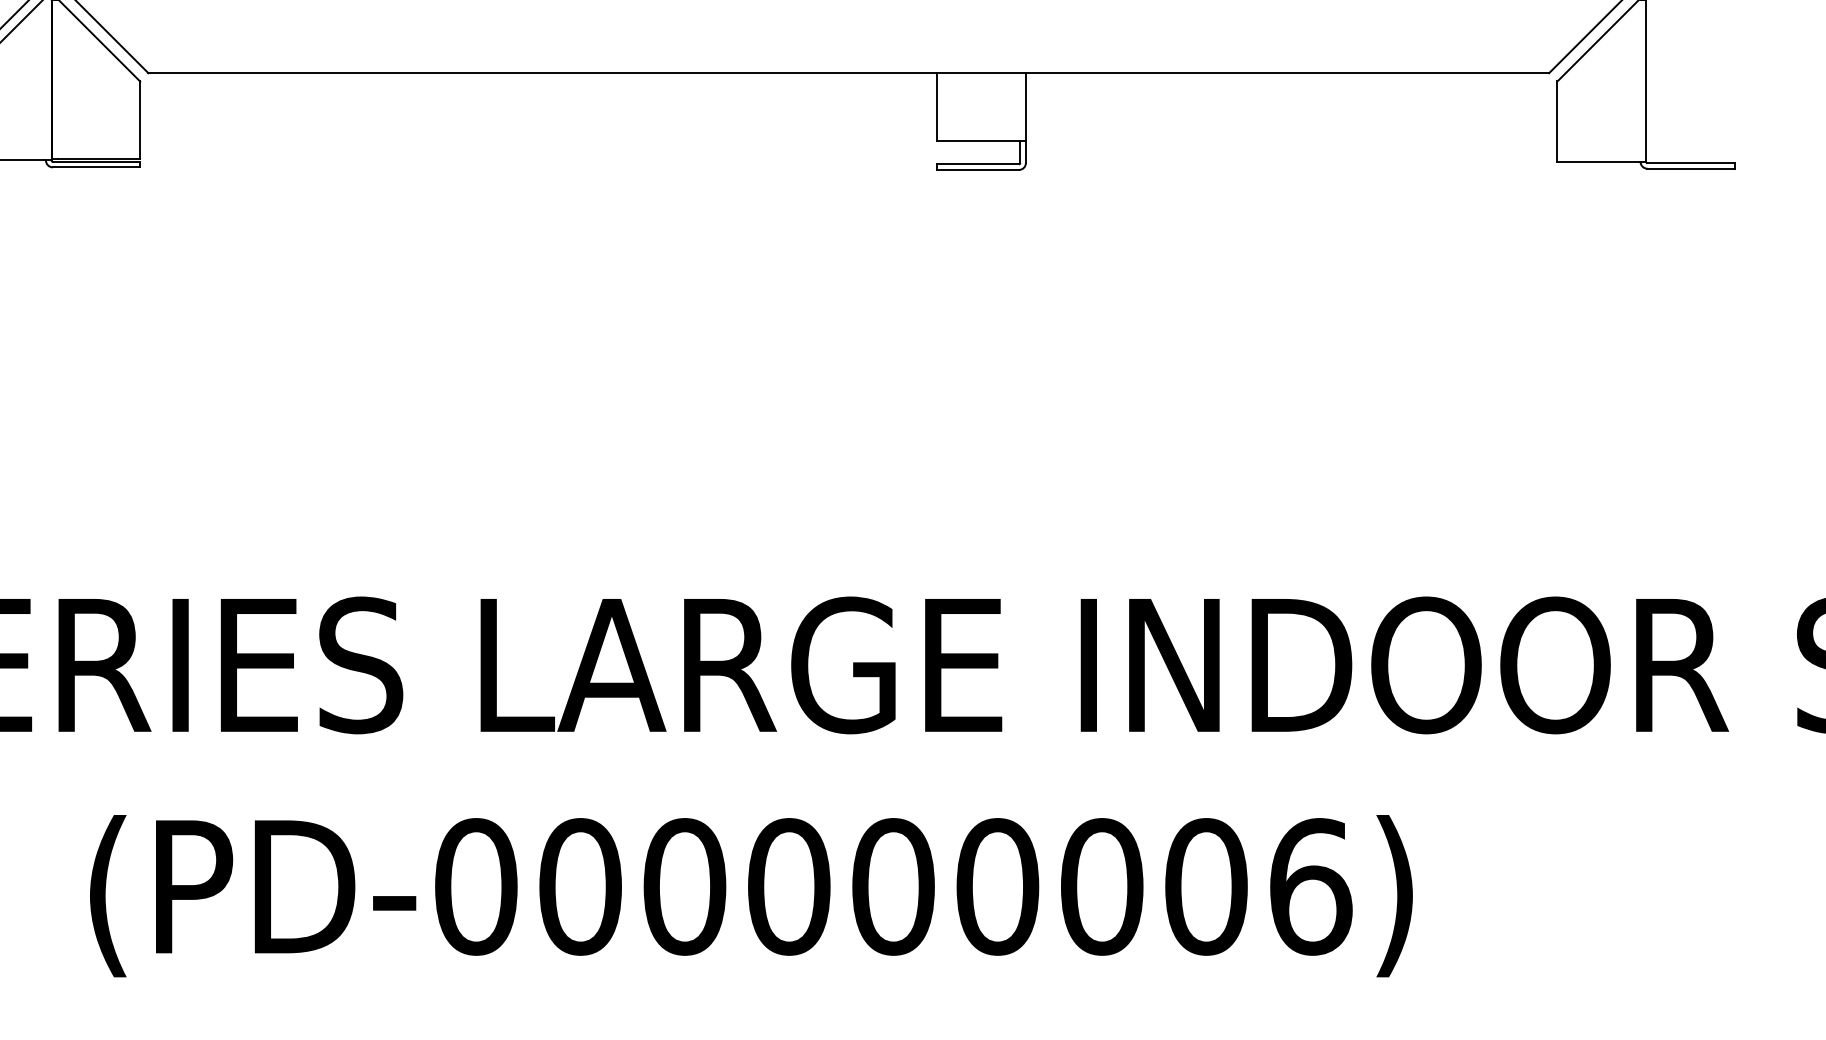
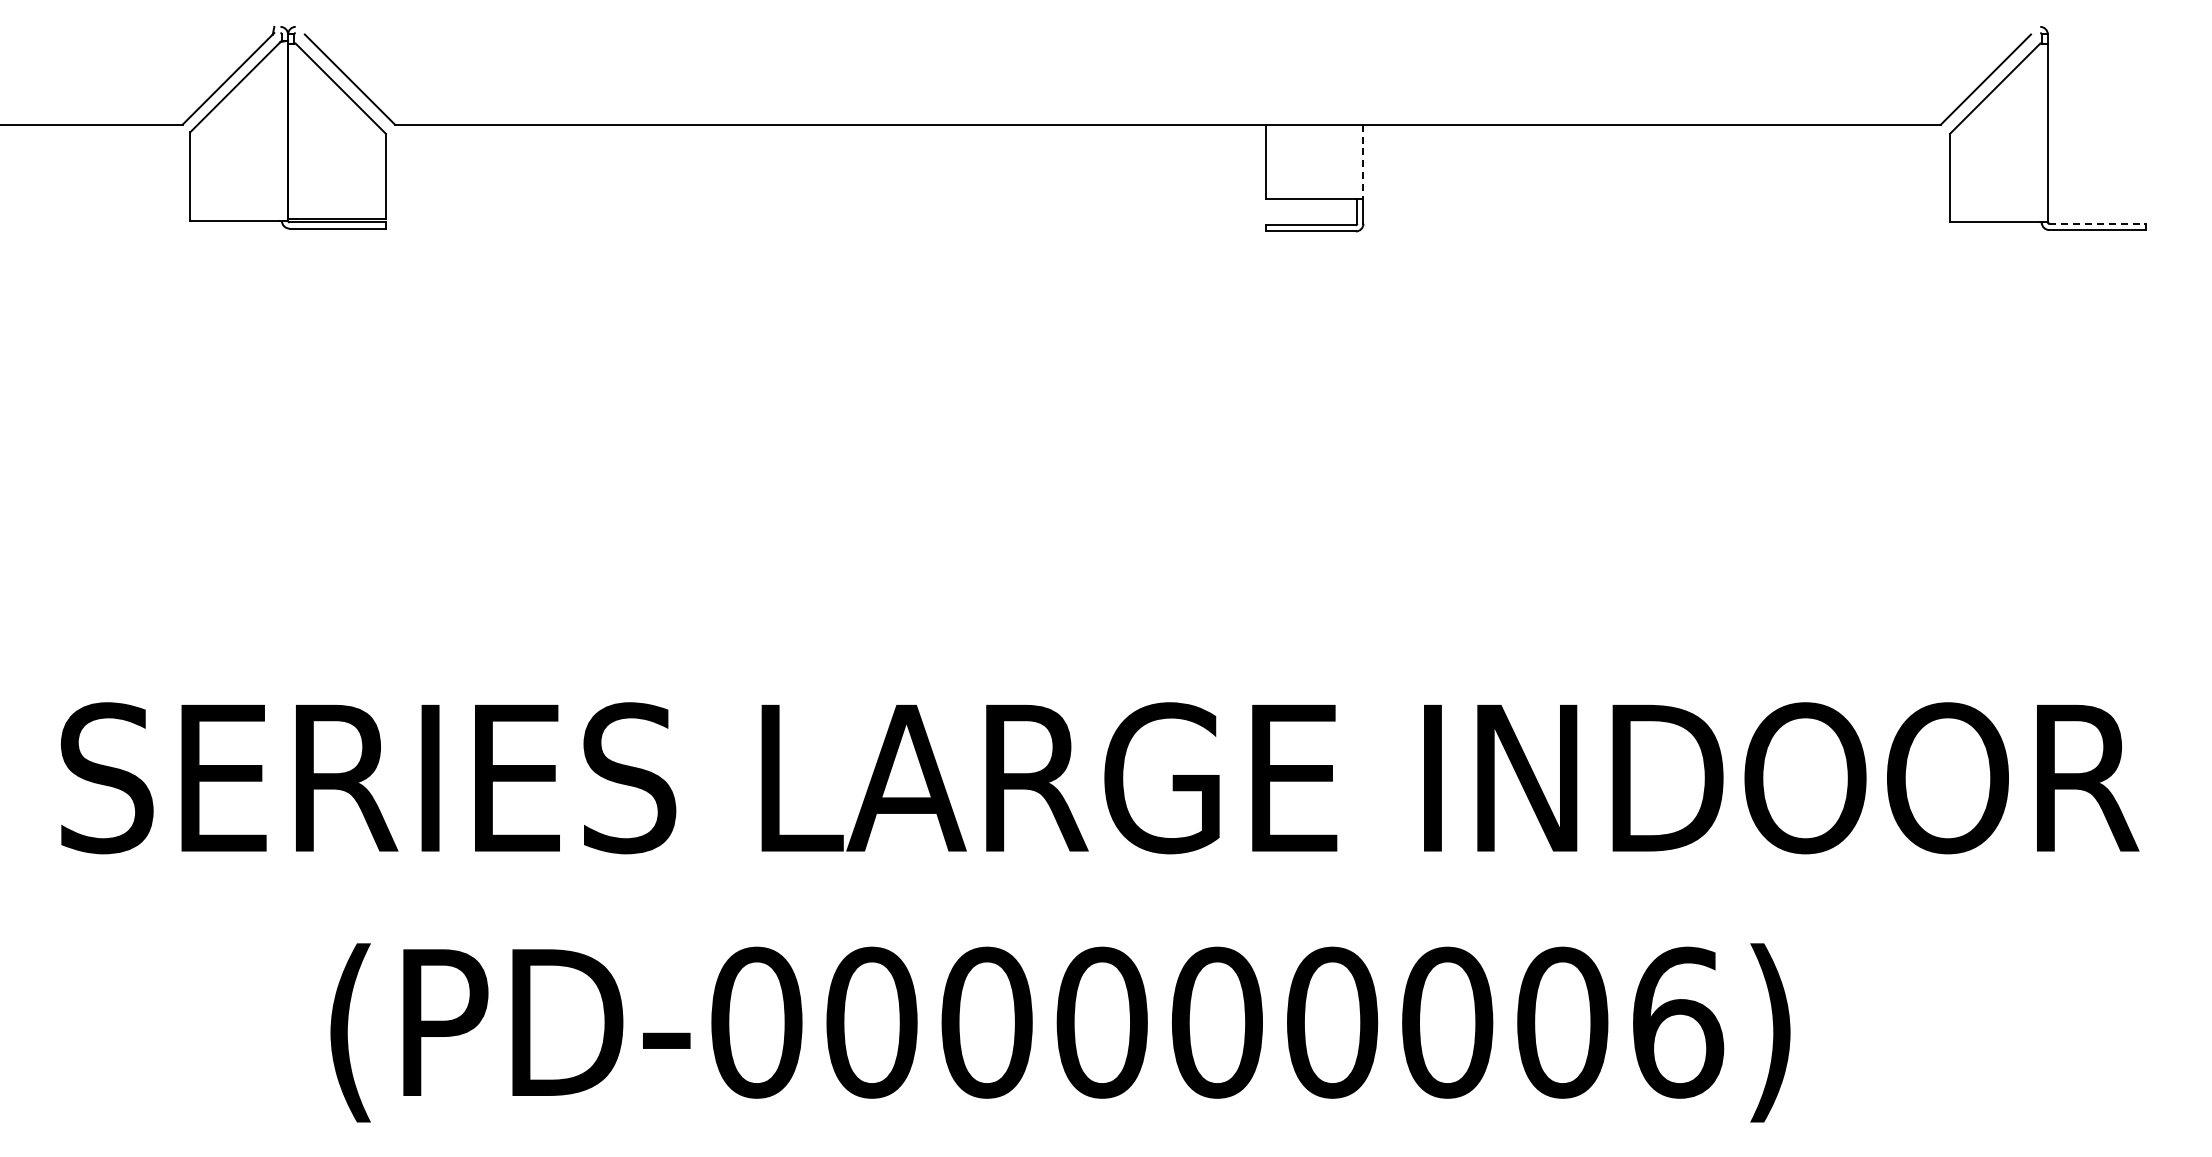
line: (1025, 107) -> (1363, 162), solid -> dashed
line: (1691, 162) -> (2097, 223), solid -> dashed

